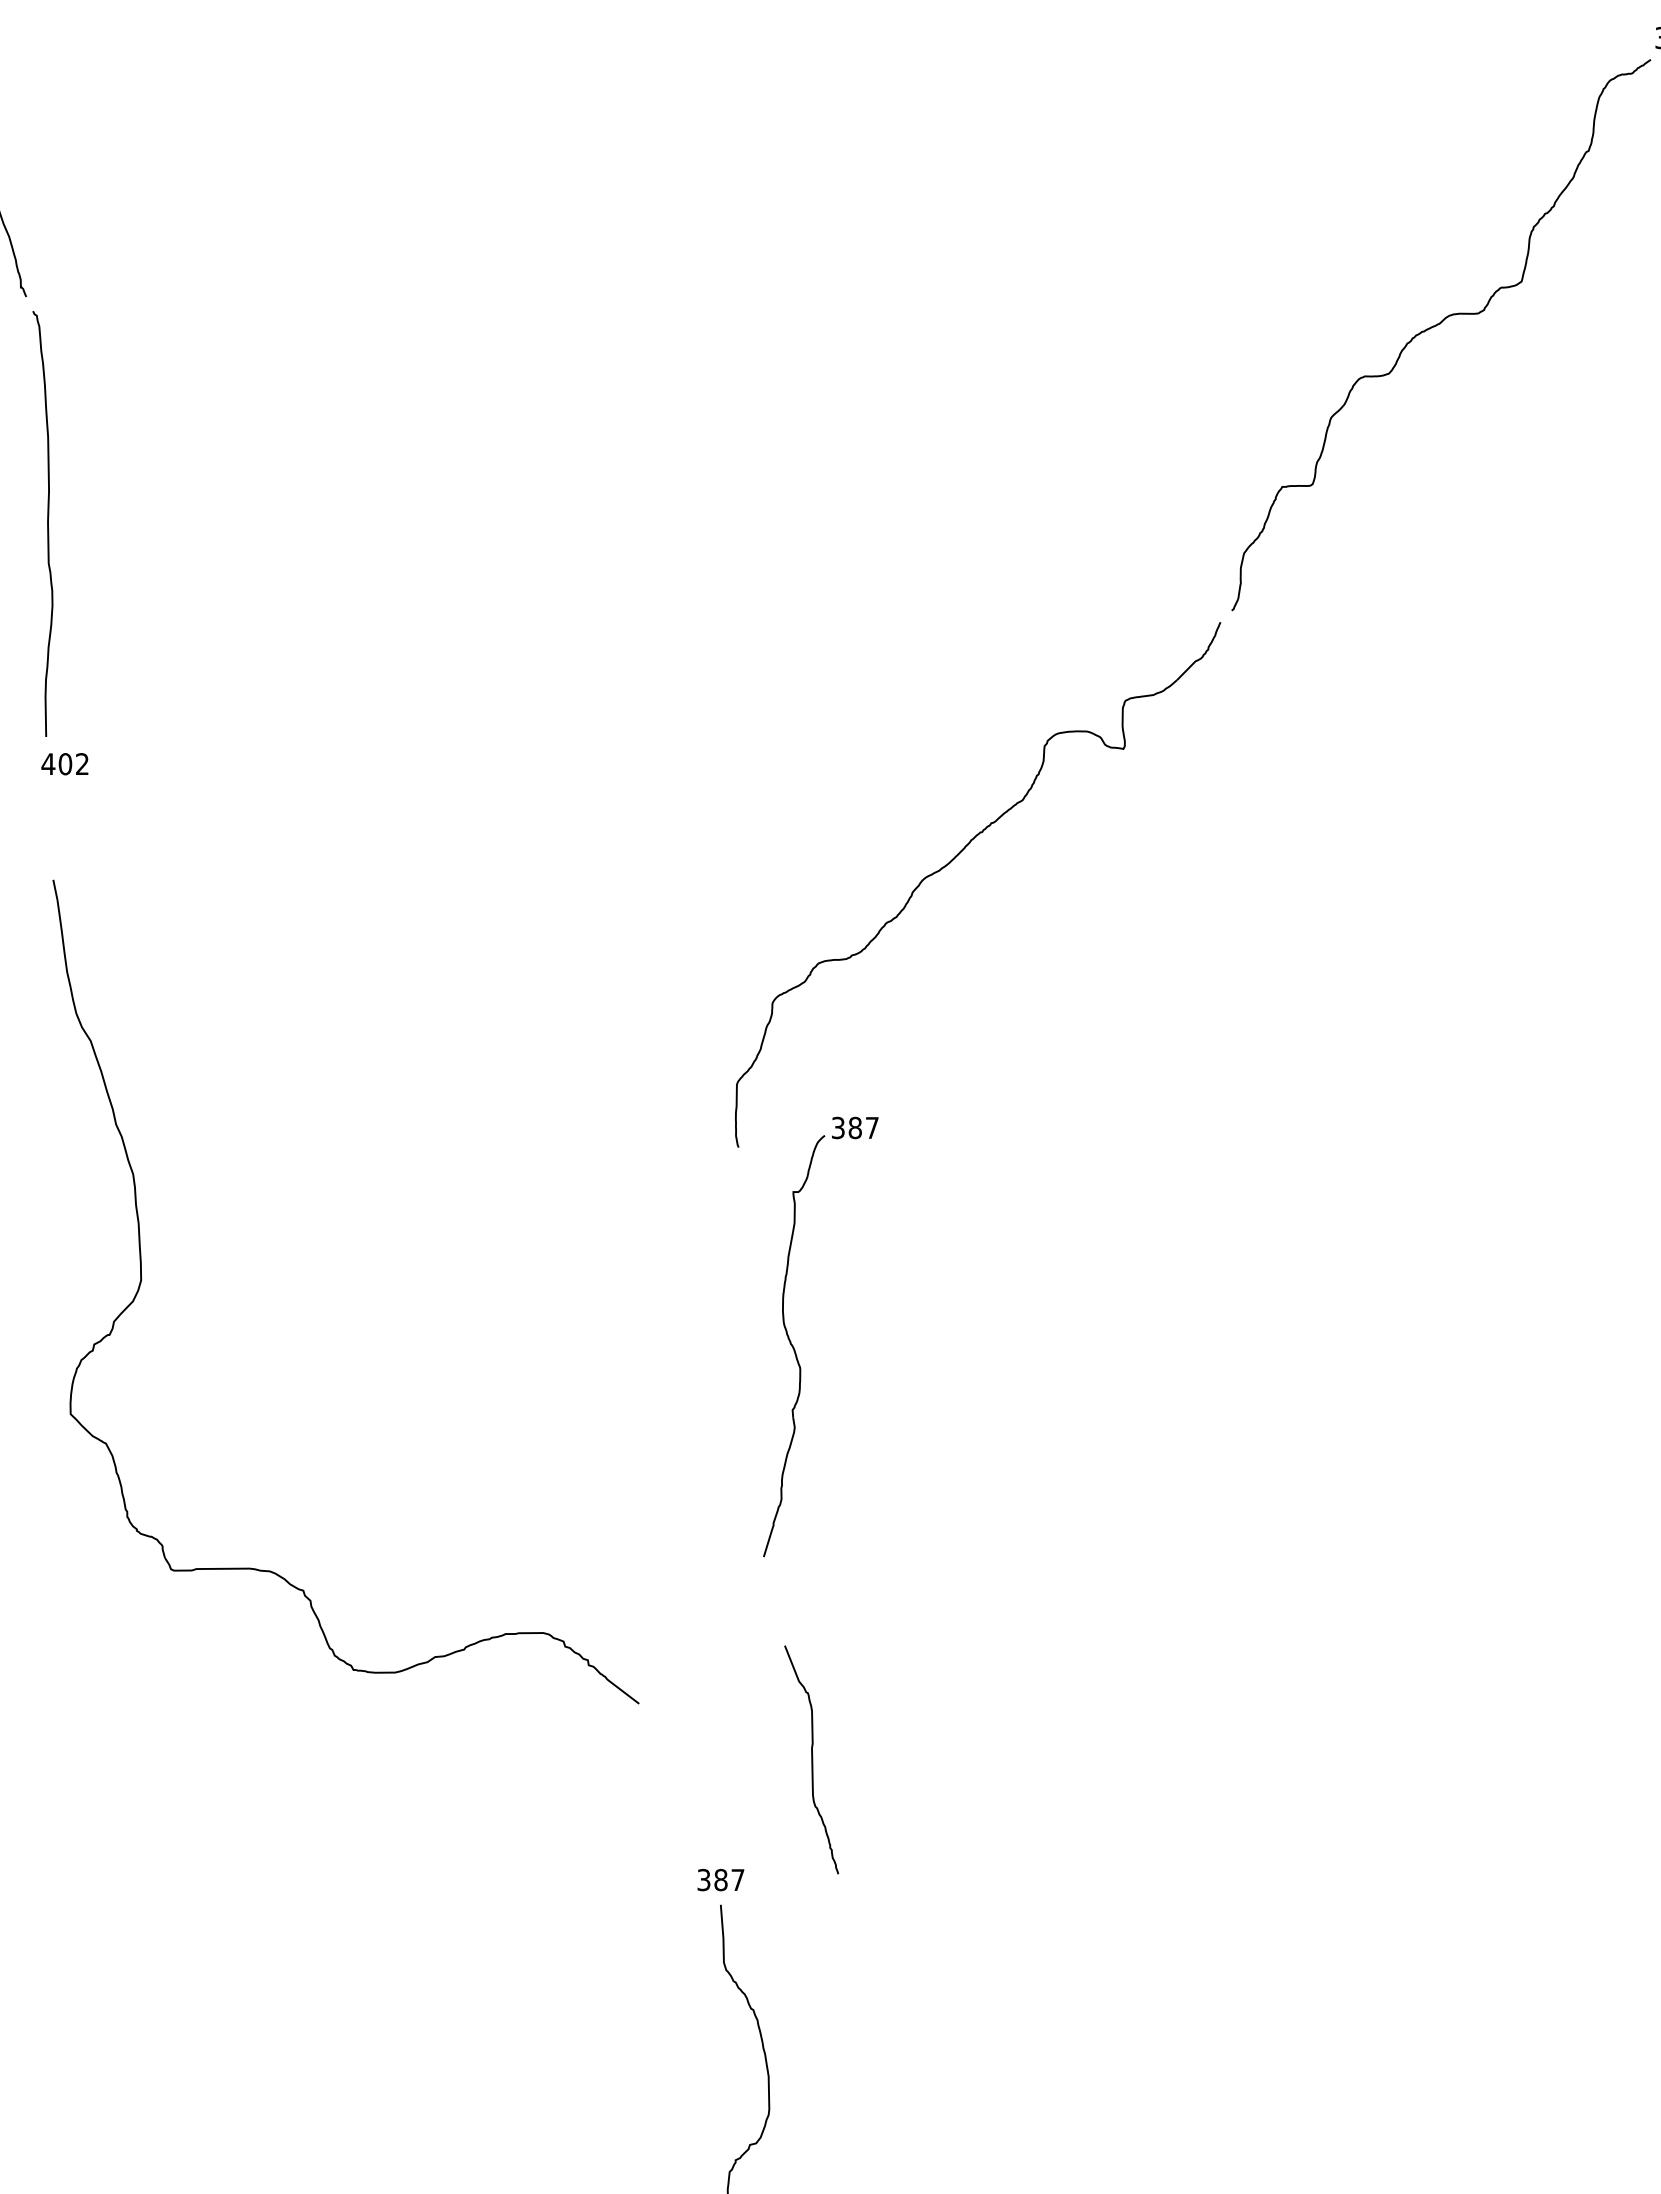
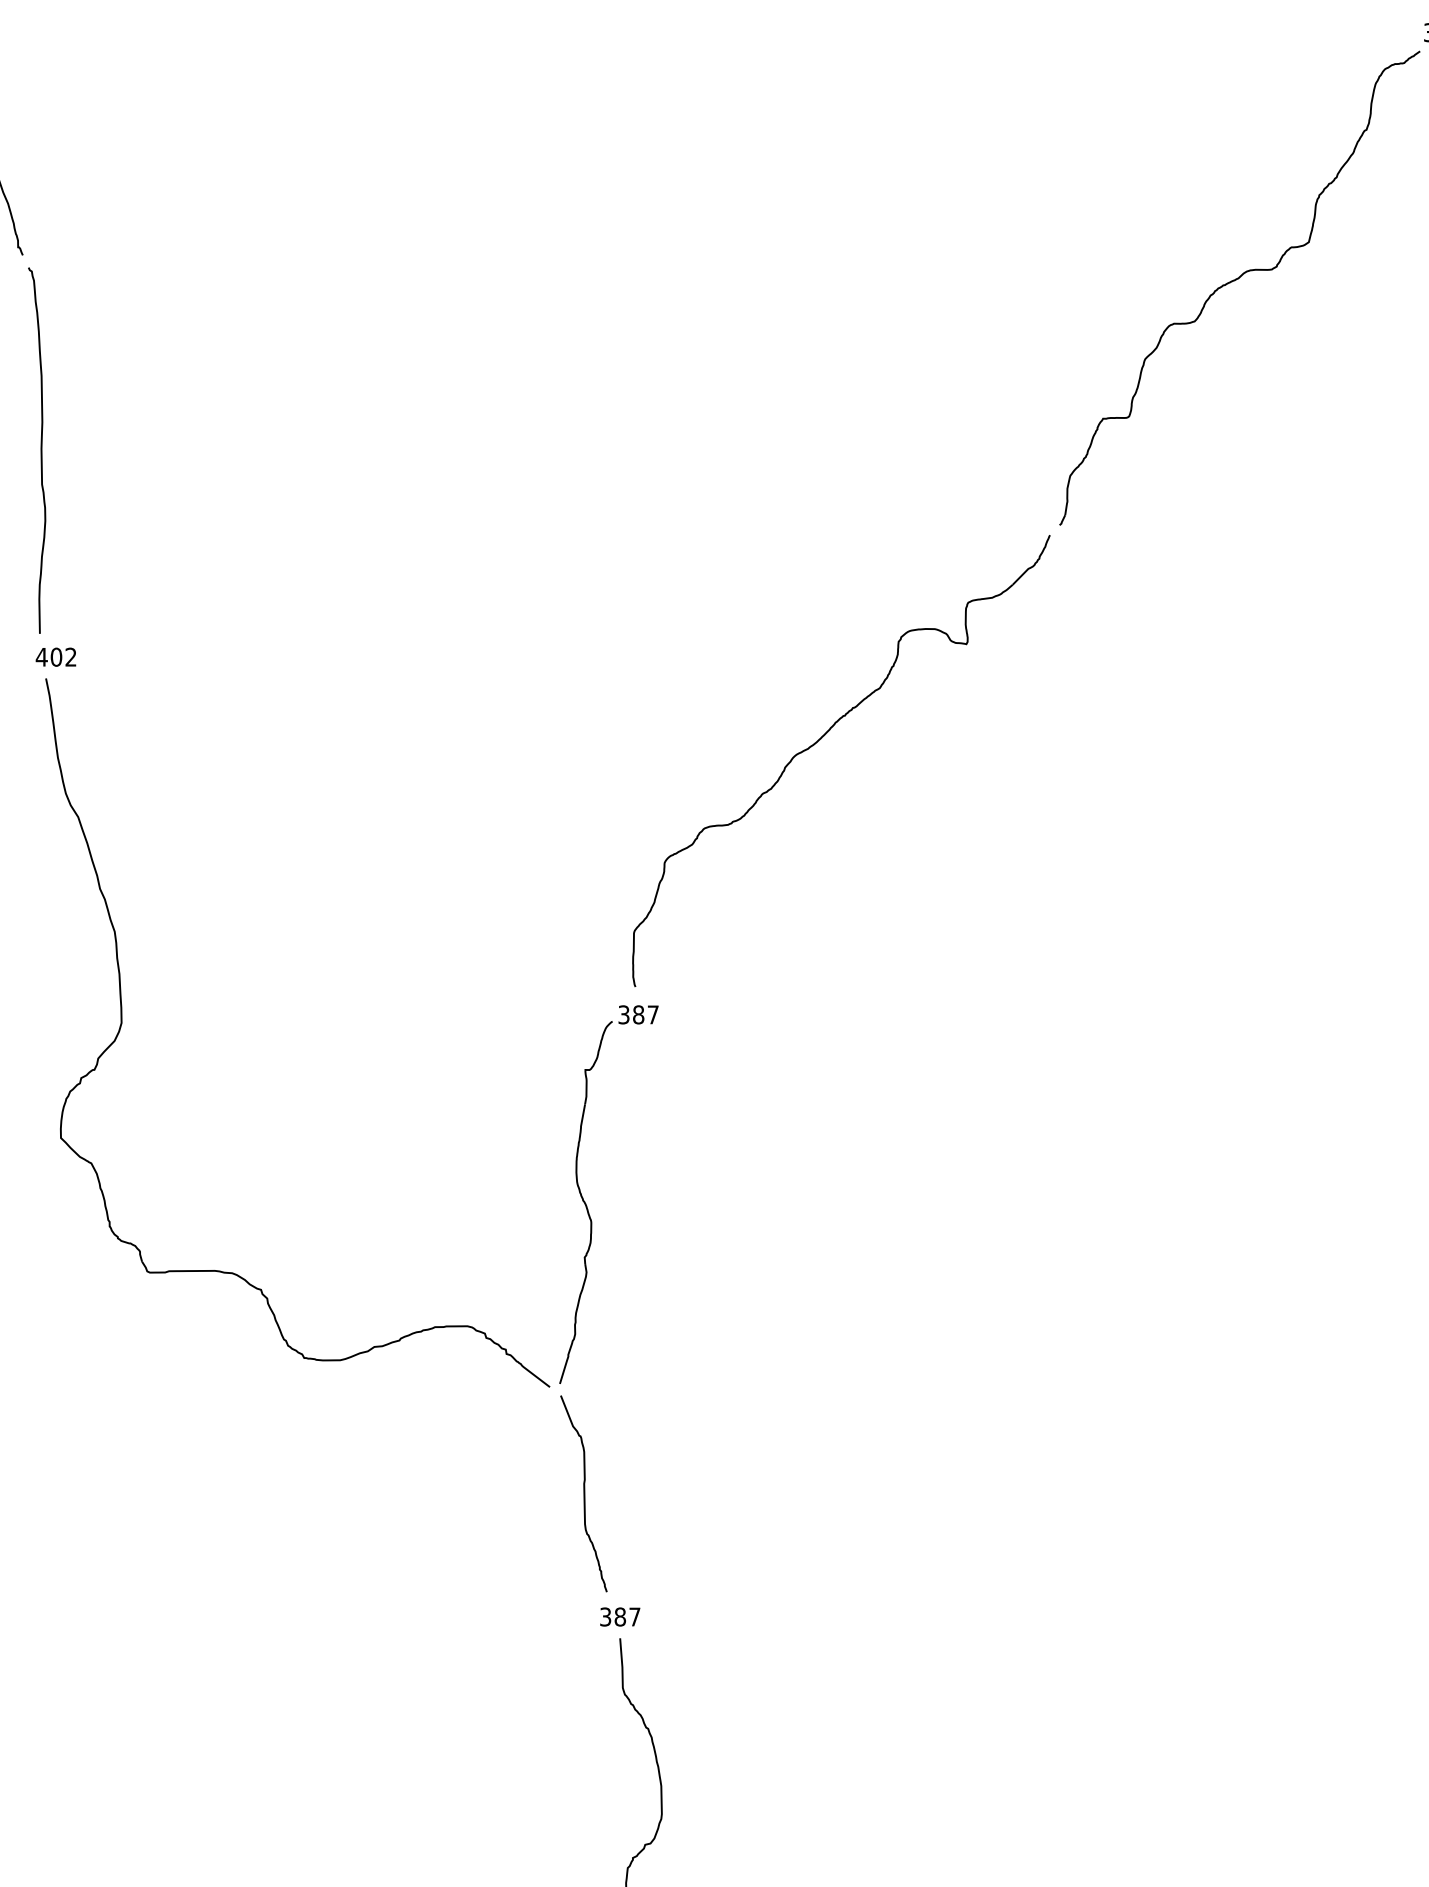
part: (141, 1283) -> (121, 1025), moved
part: (795, 1349) -> (587, 1205), moved
curve: (811, 1759) -> (583, 1493), moved

